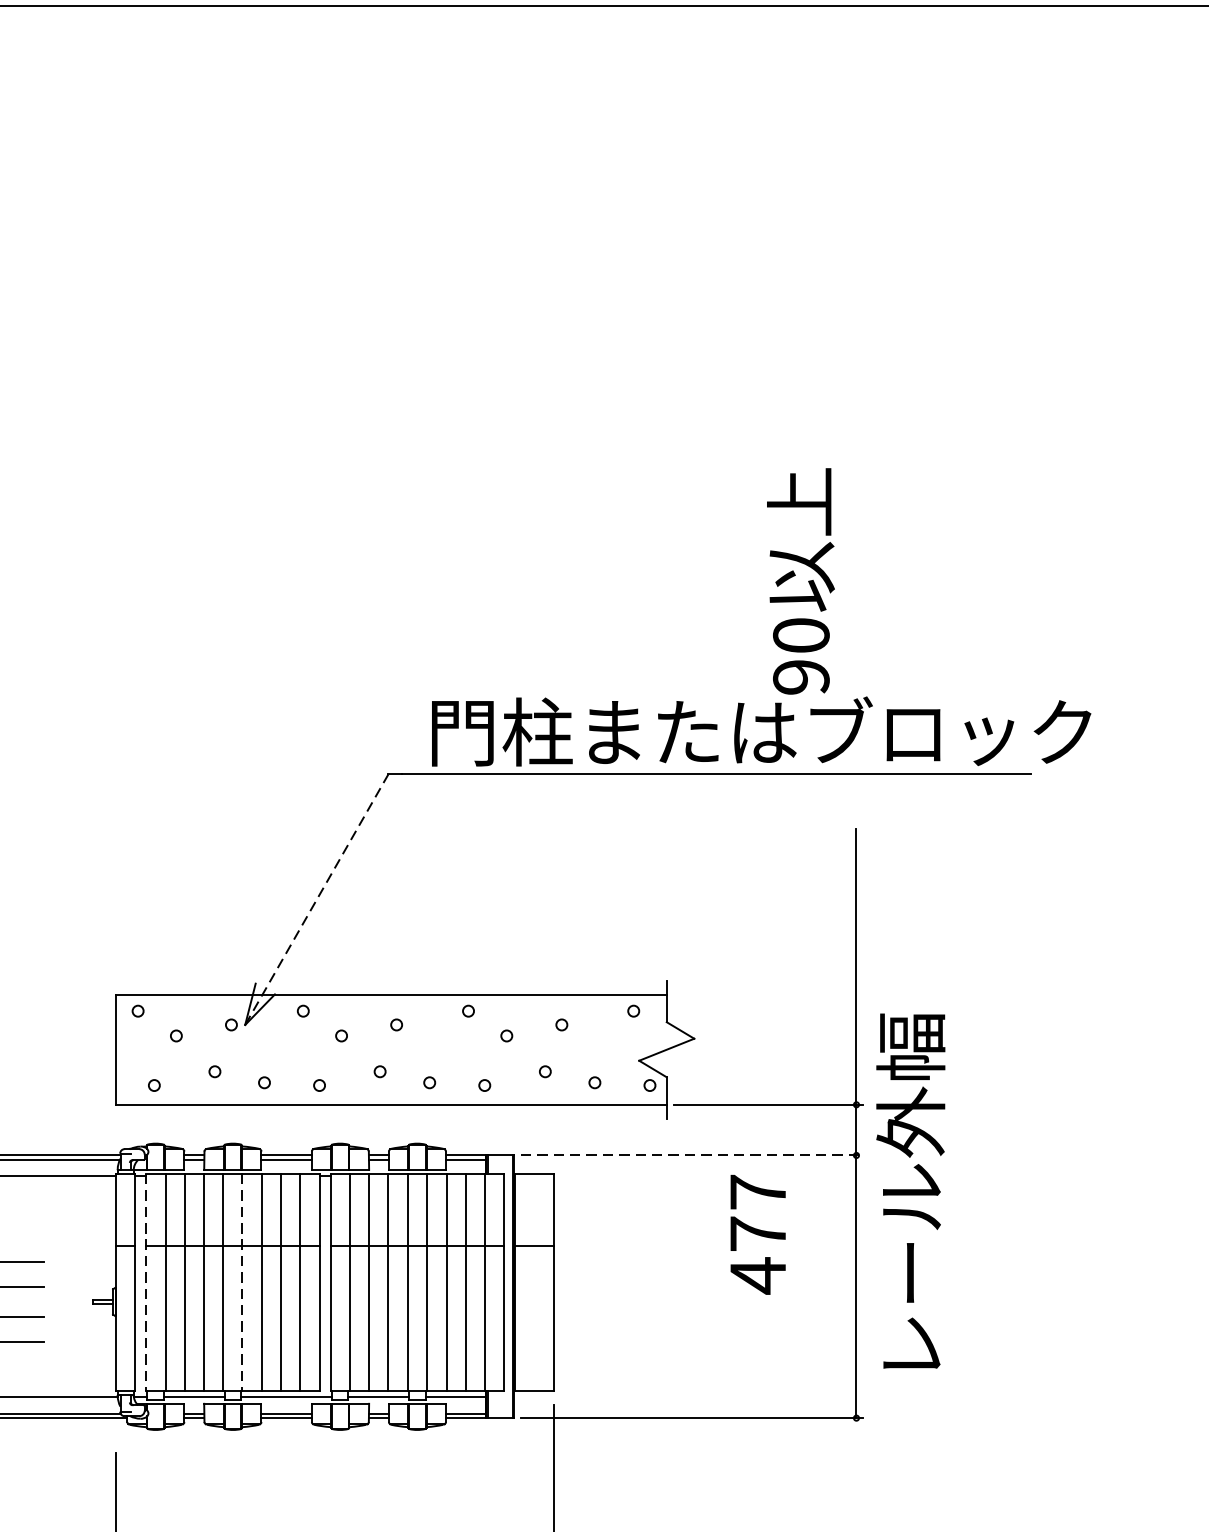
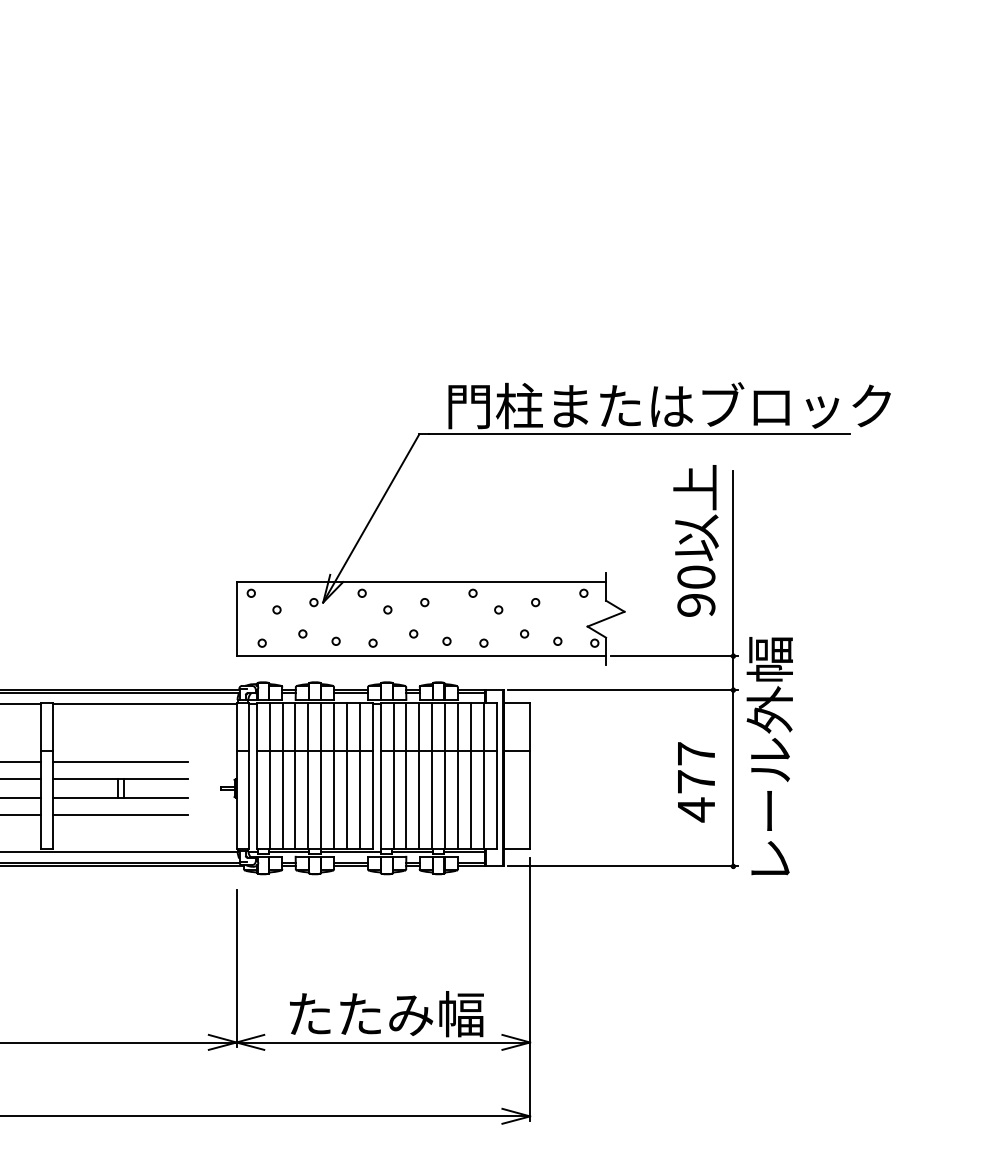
text: (800, 580) -> (695, 540), moved
line: (317, 899) -> (371, 518), dashed -> solid
line: (692, 1155) -> (623, 690), dashed -> solid
text: (910, 1191) -> (769, 756), moved
text: (758, 1234) -> (696, 782), moved
line: (145, 1282) -> (256, 775), dashed -> solid
line: (242, 1282) -> (321, 775), dashed -> solid

